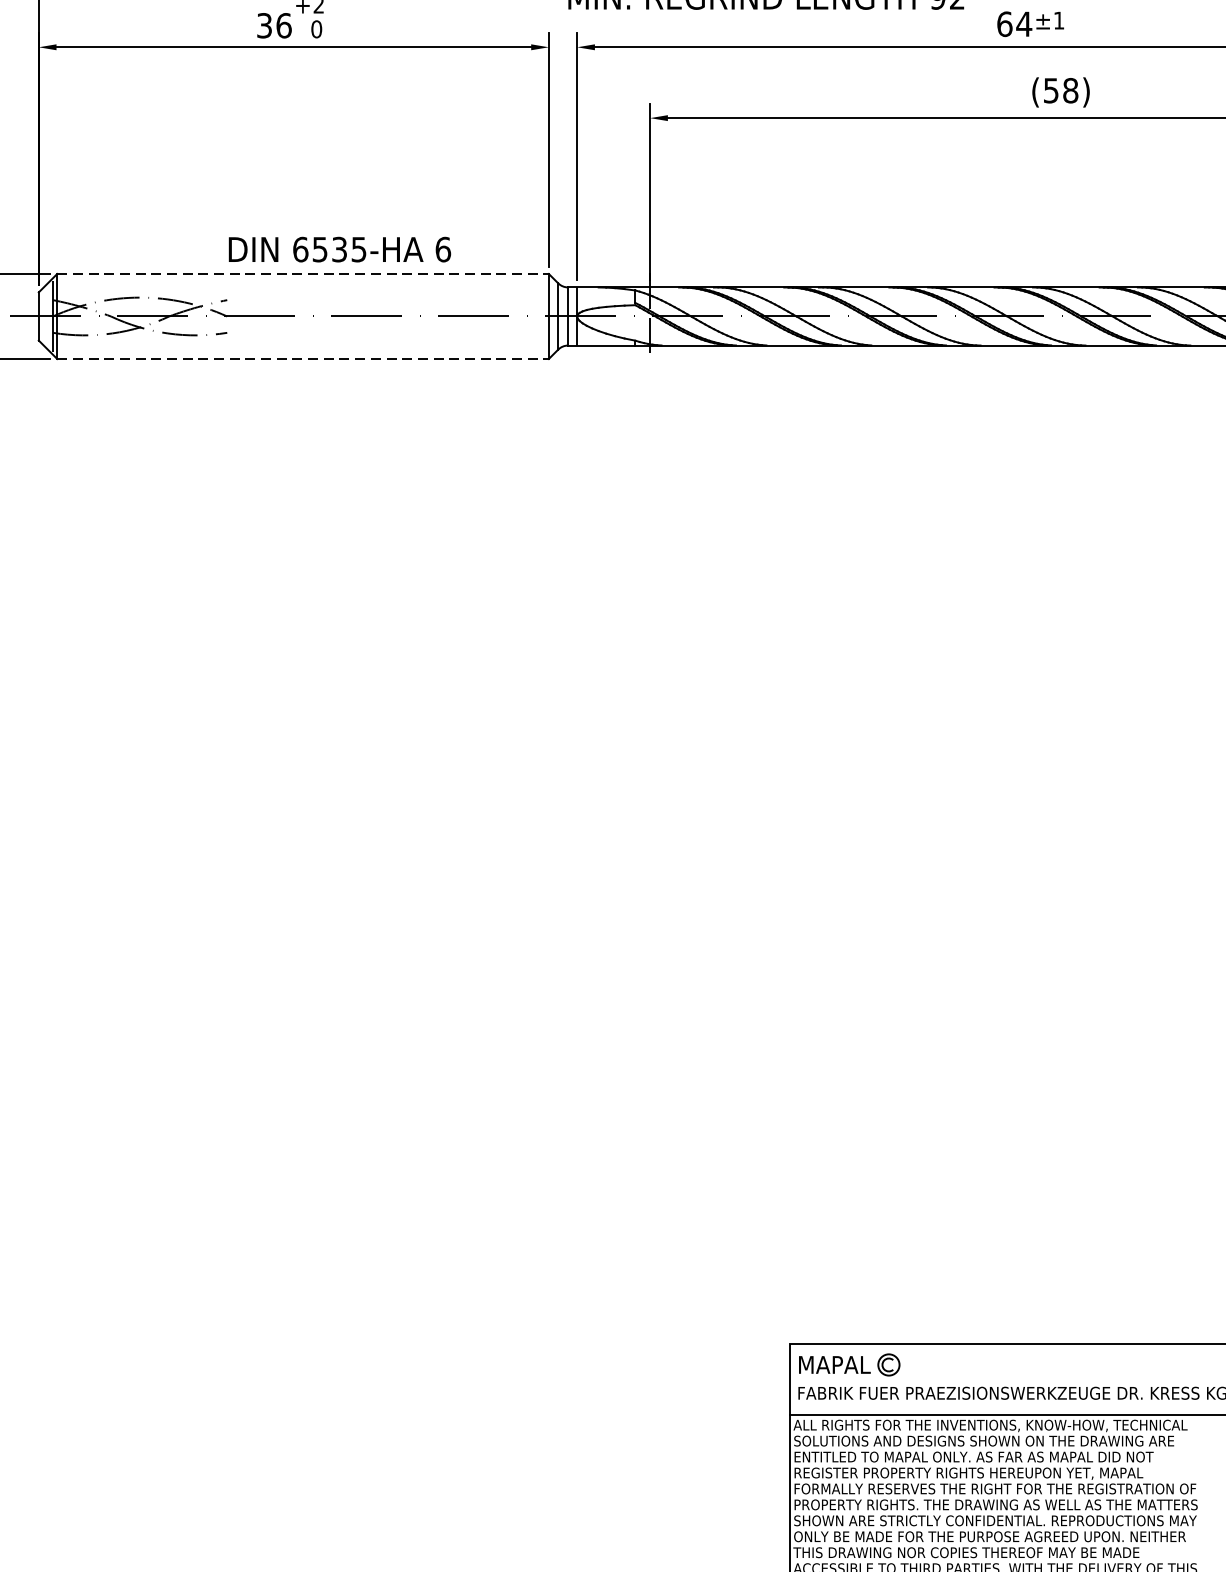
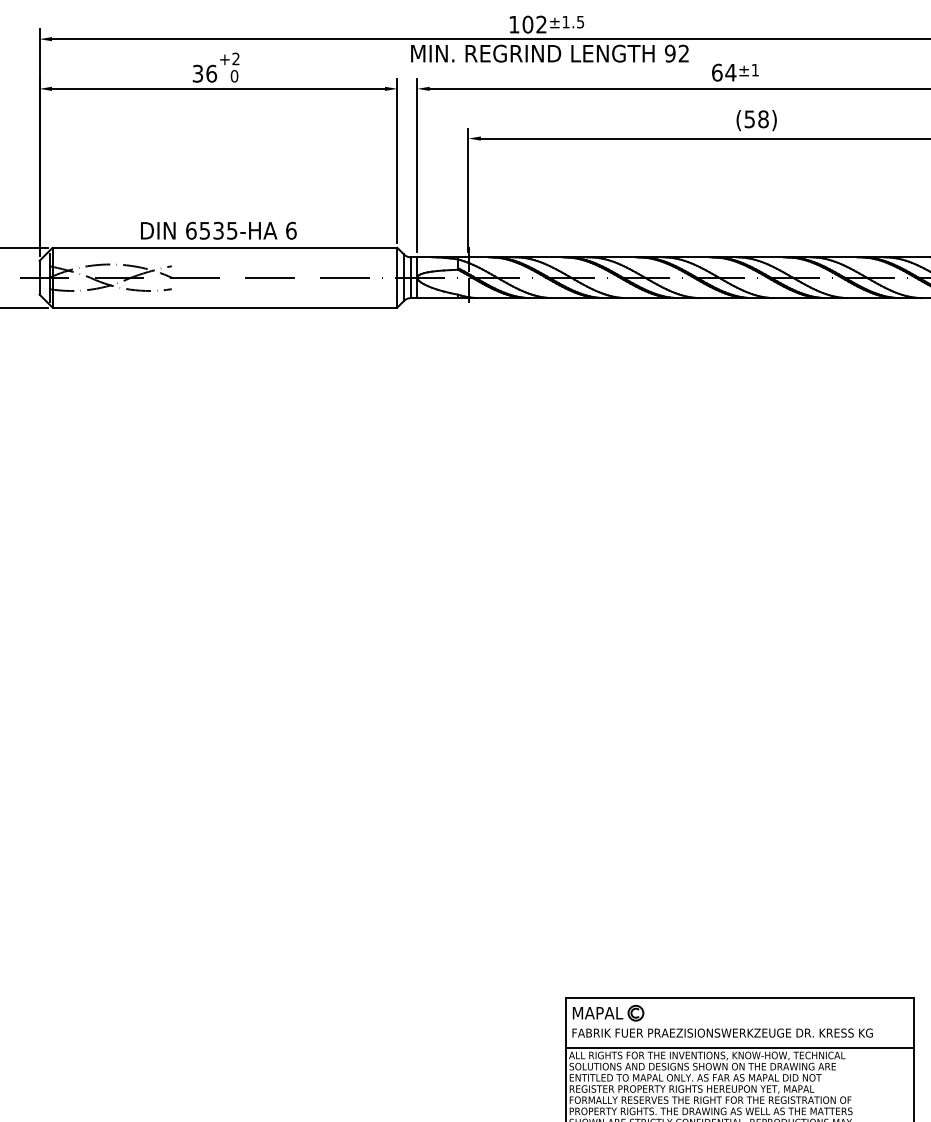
text: (339, 249) -> (218, 230), moved
line: (303, 273) -> (225, 247), dashed -> solid
line: (303, 358) -> (225, 307), dashed -> solid

